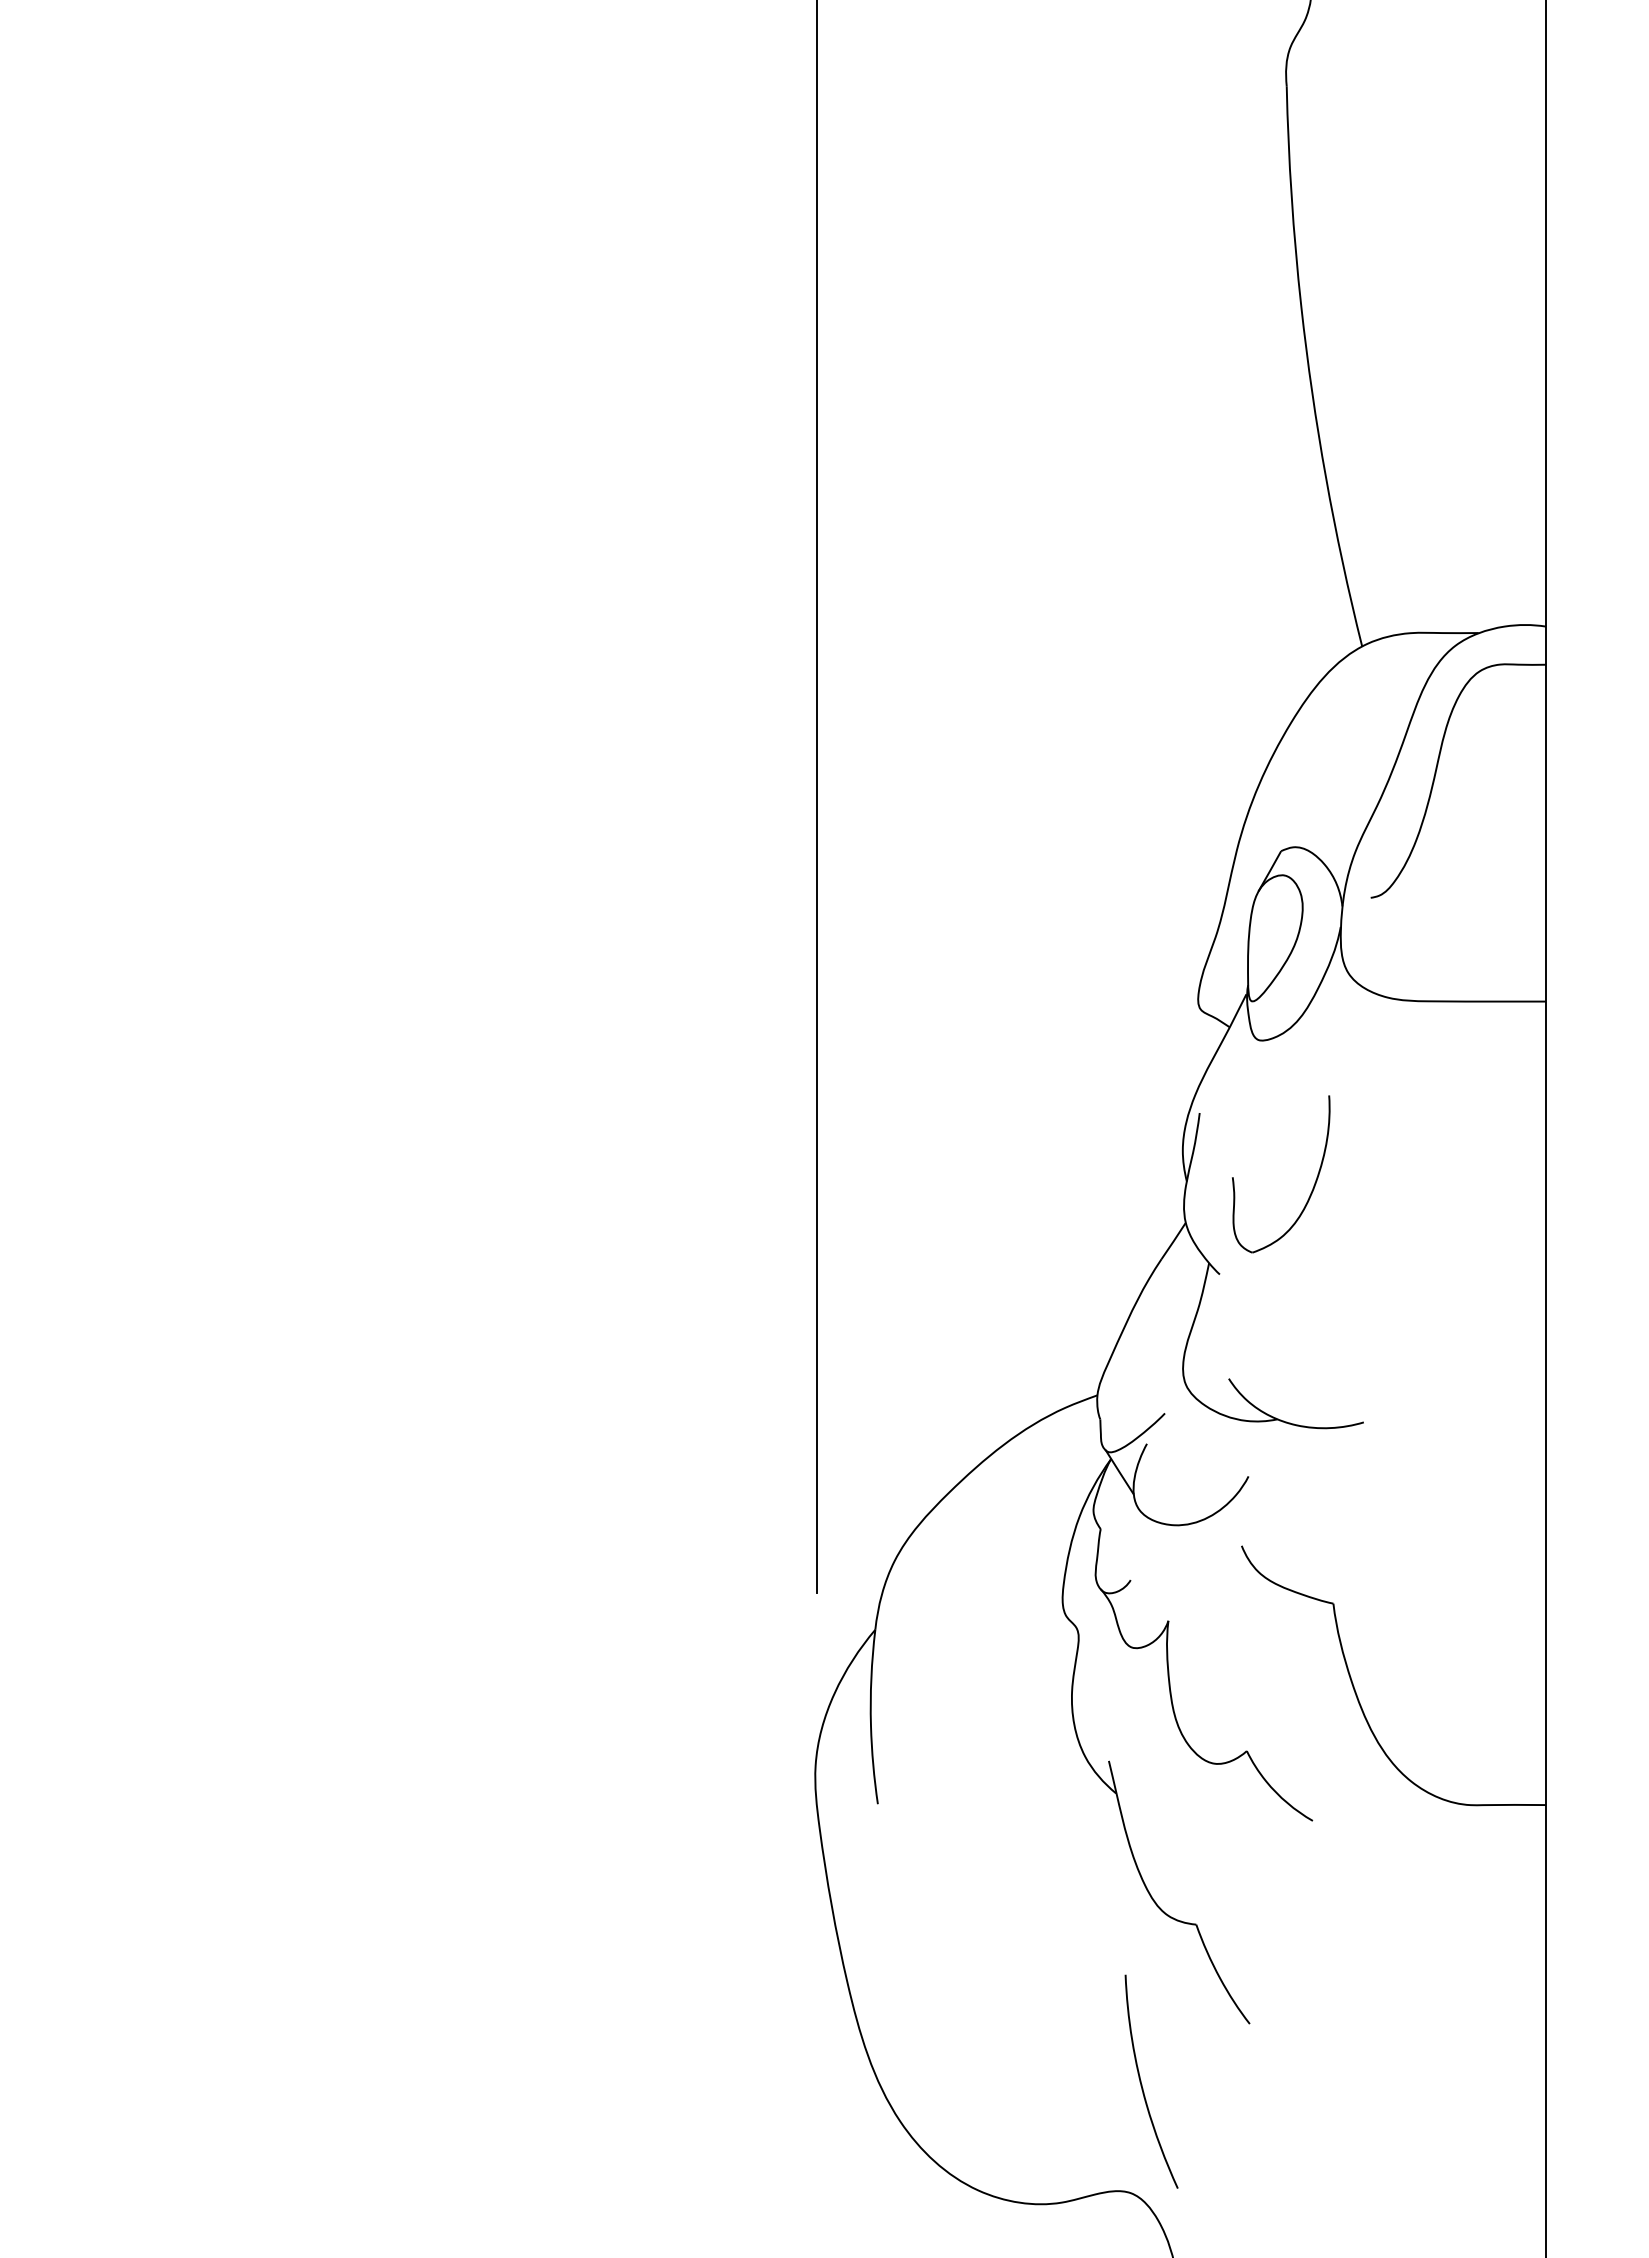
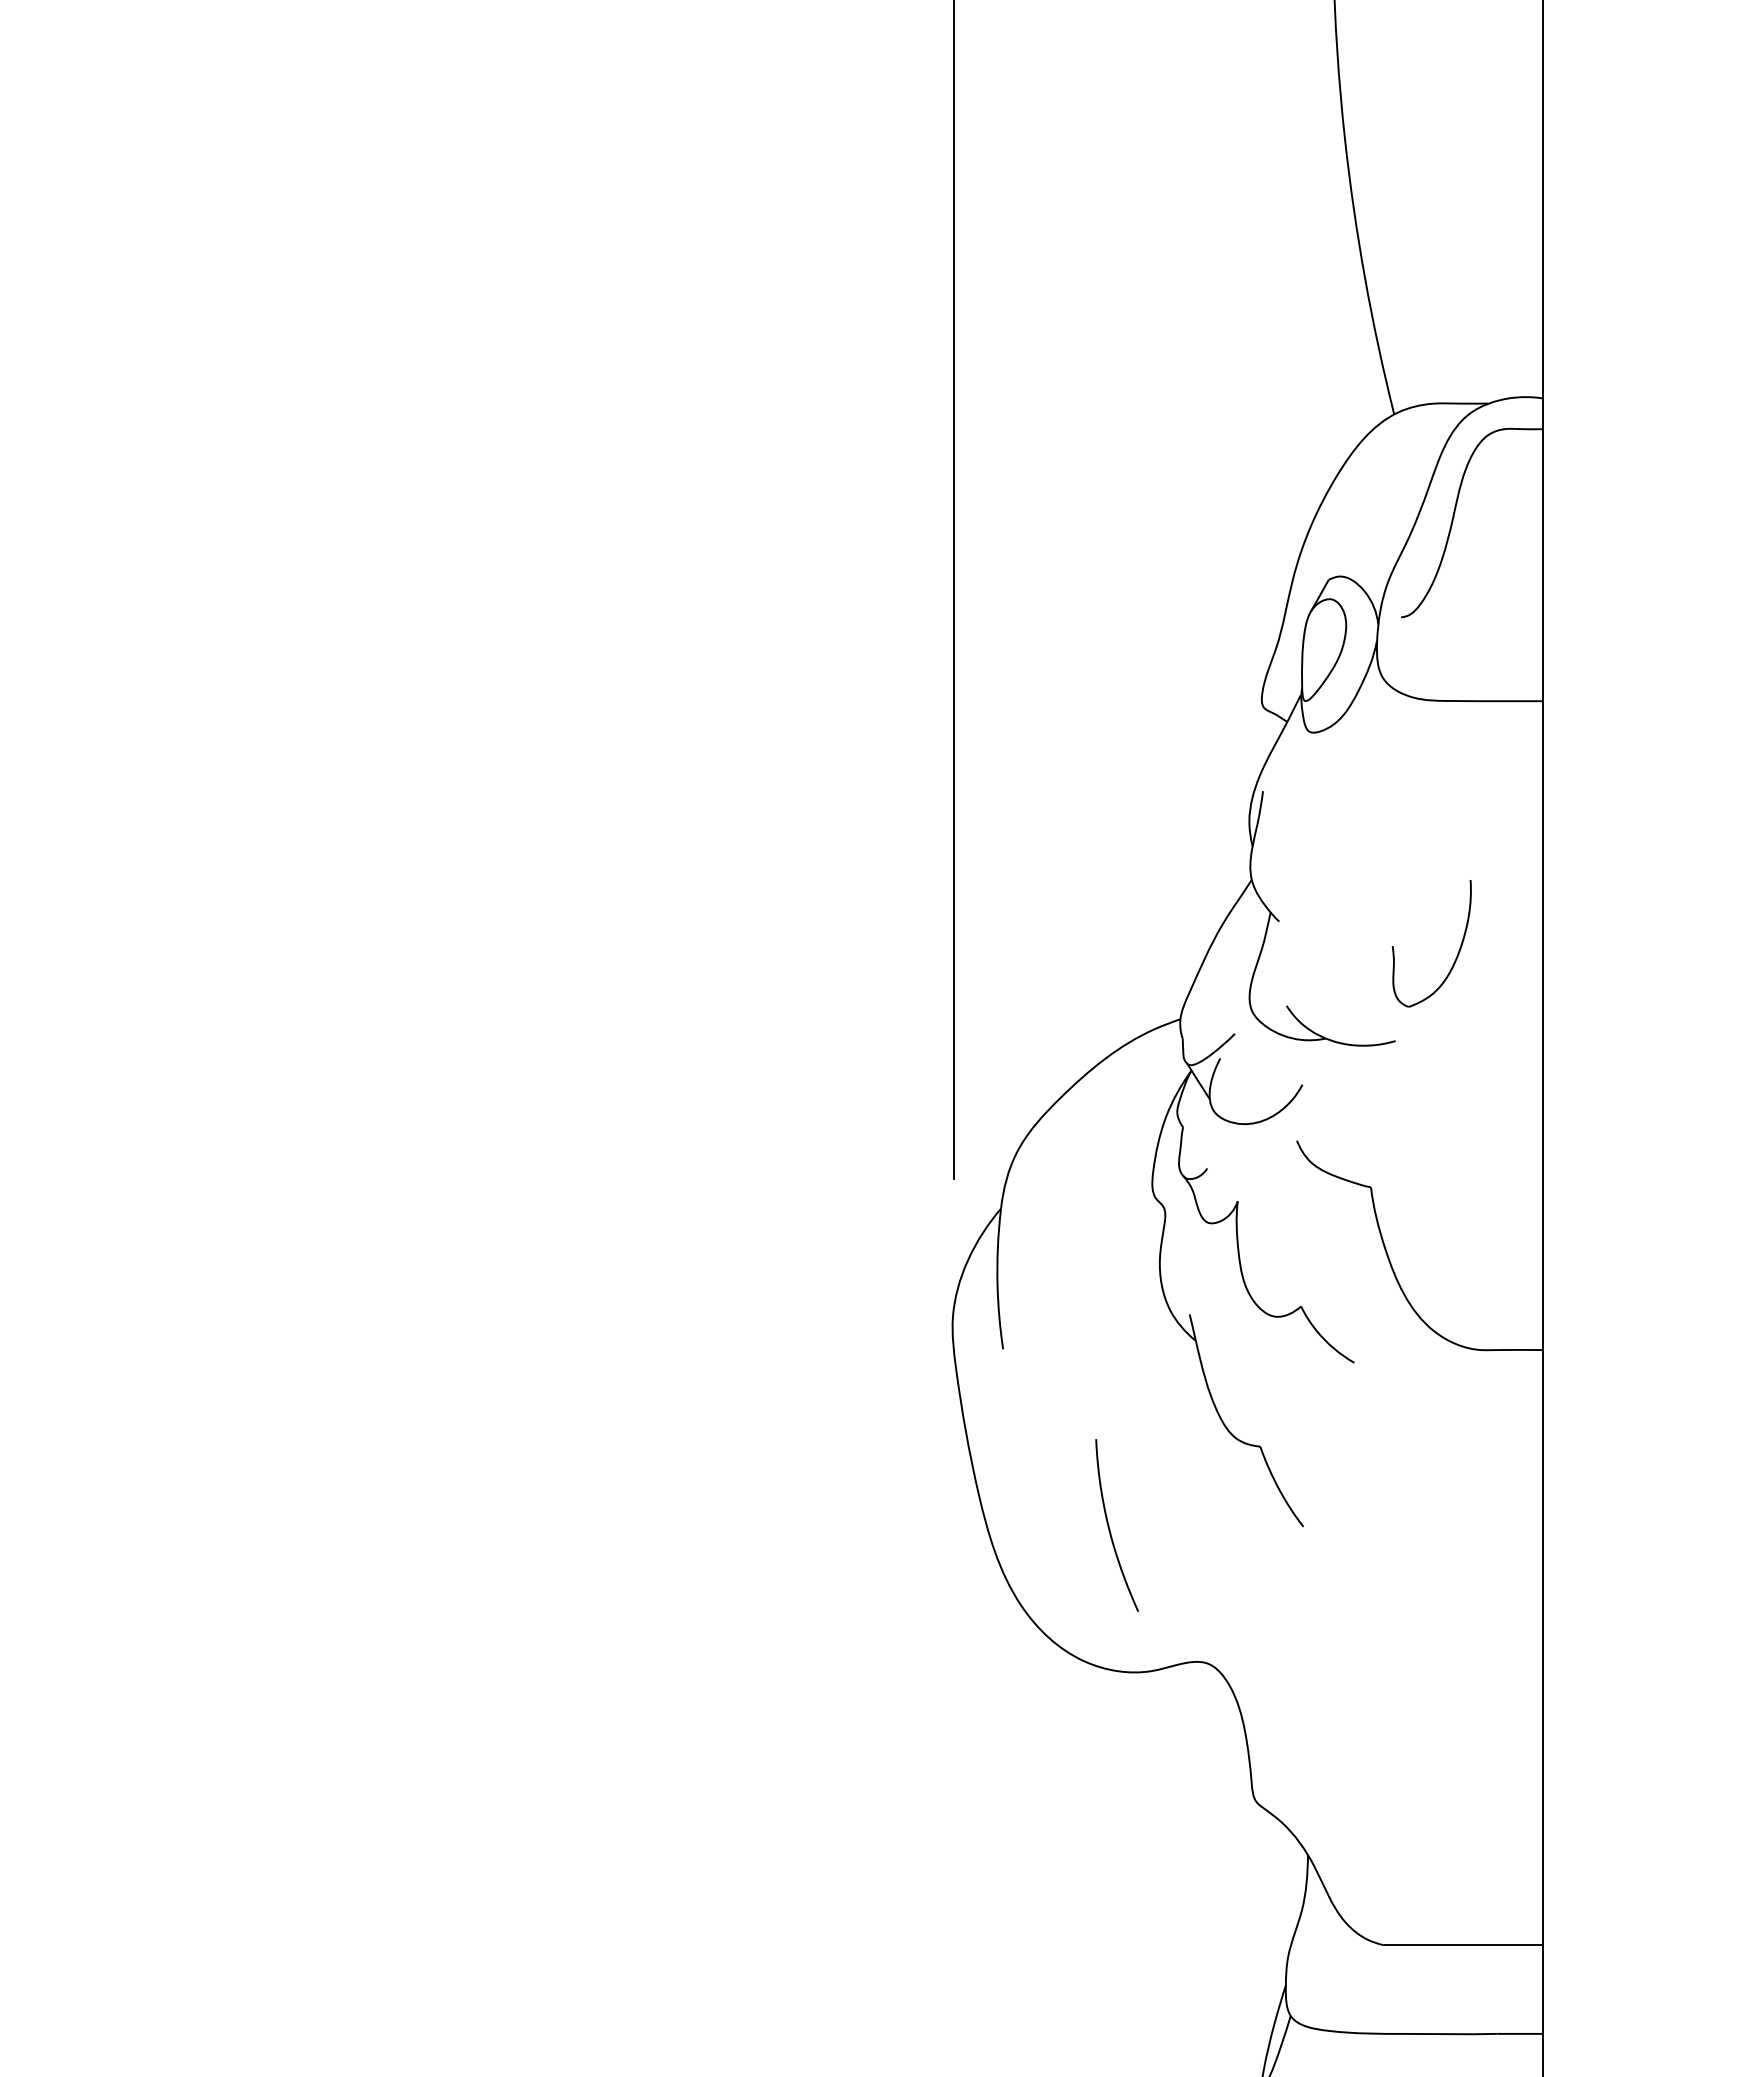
part: (1311, 1188) -> (1456, 955), moved
curve: (1142, 2081) -> (1109, 1525), moved

